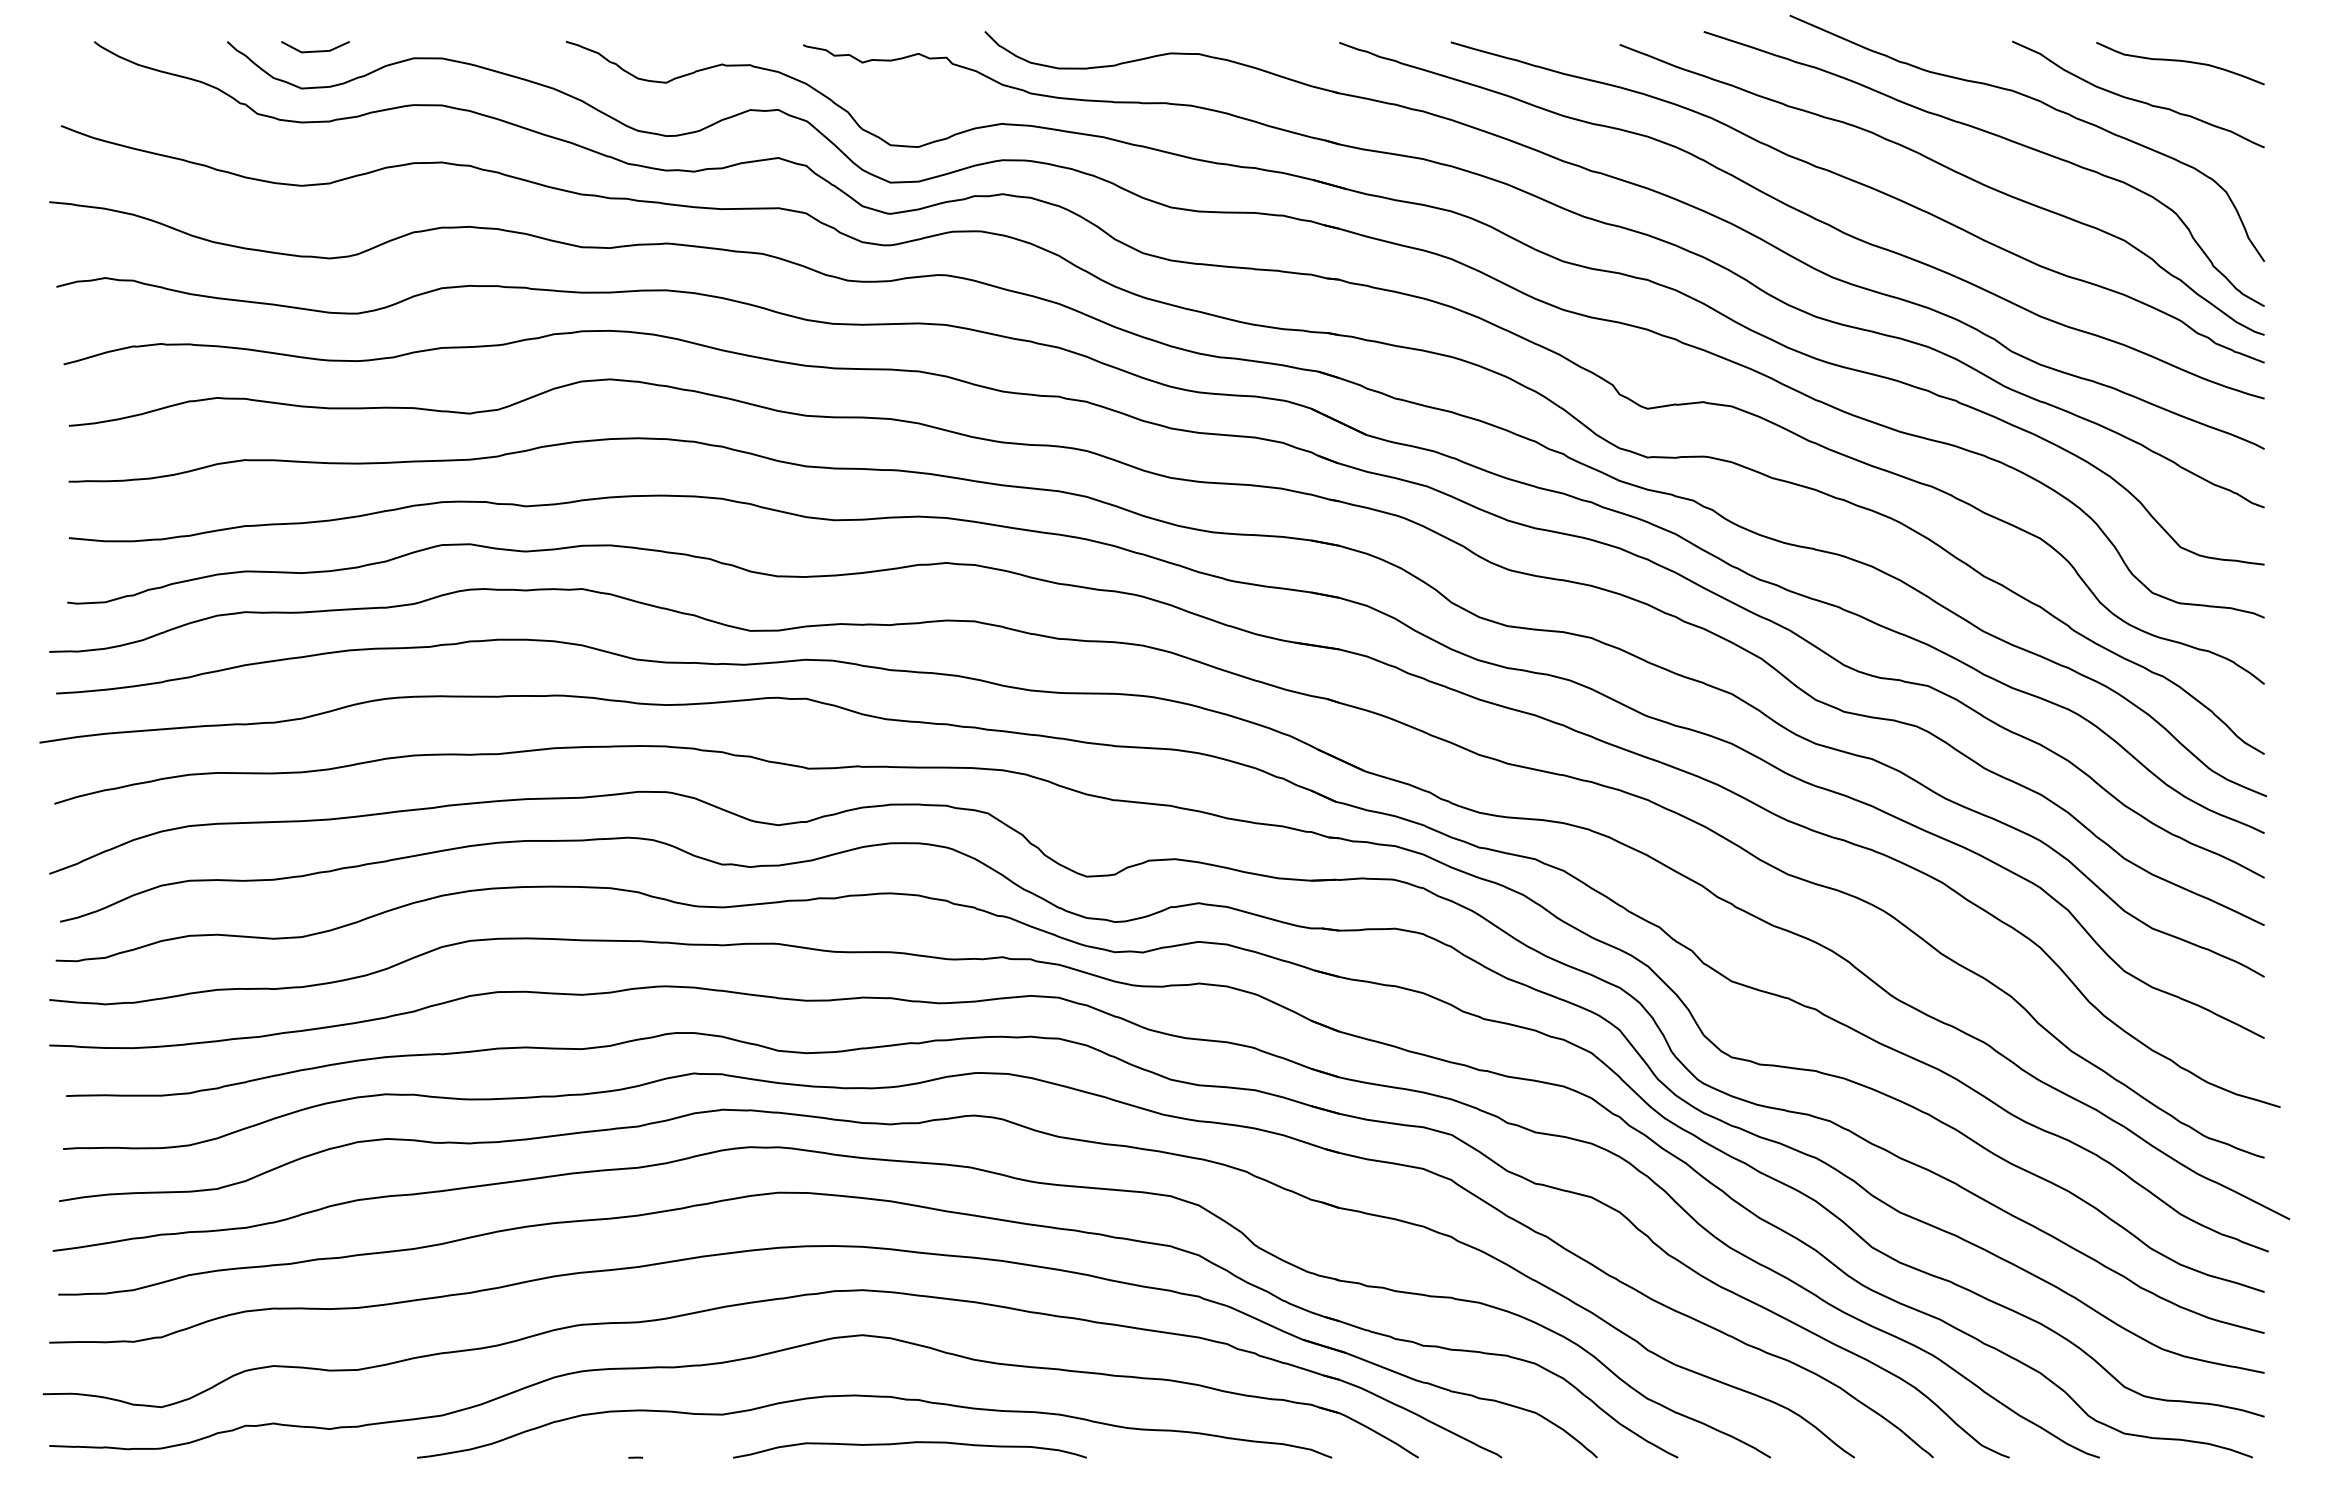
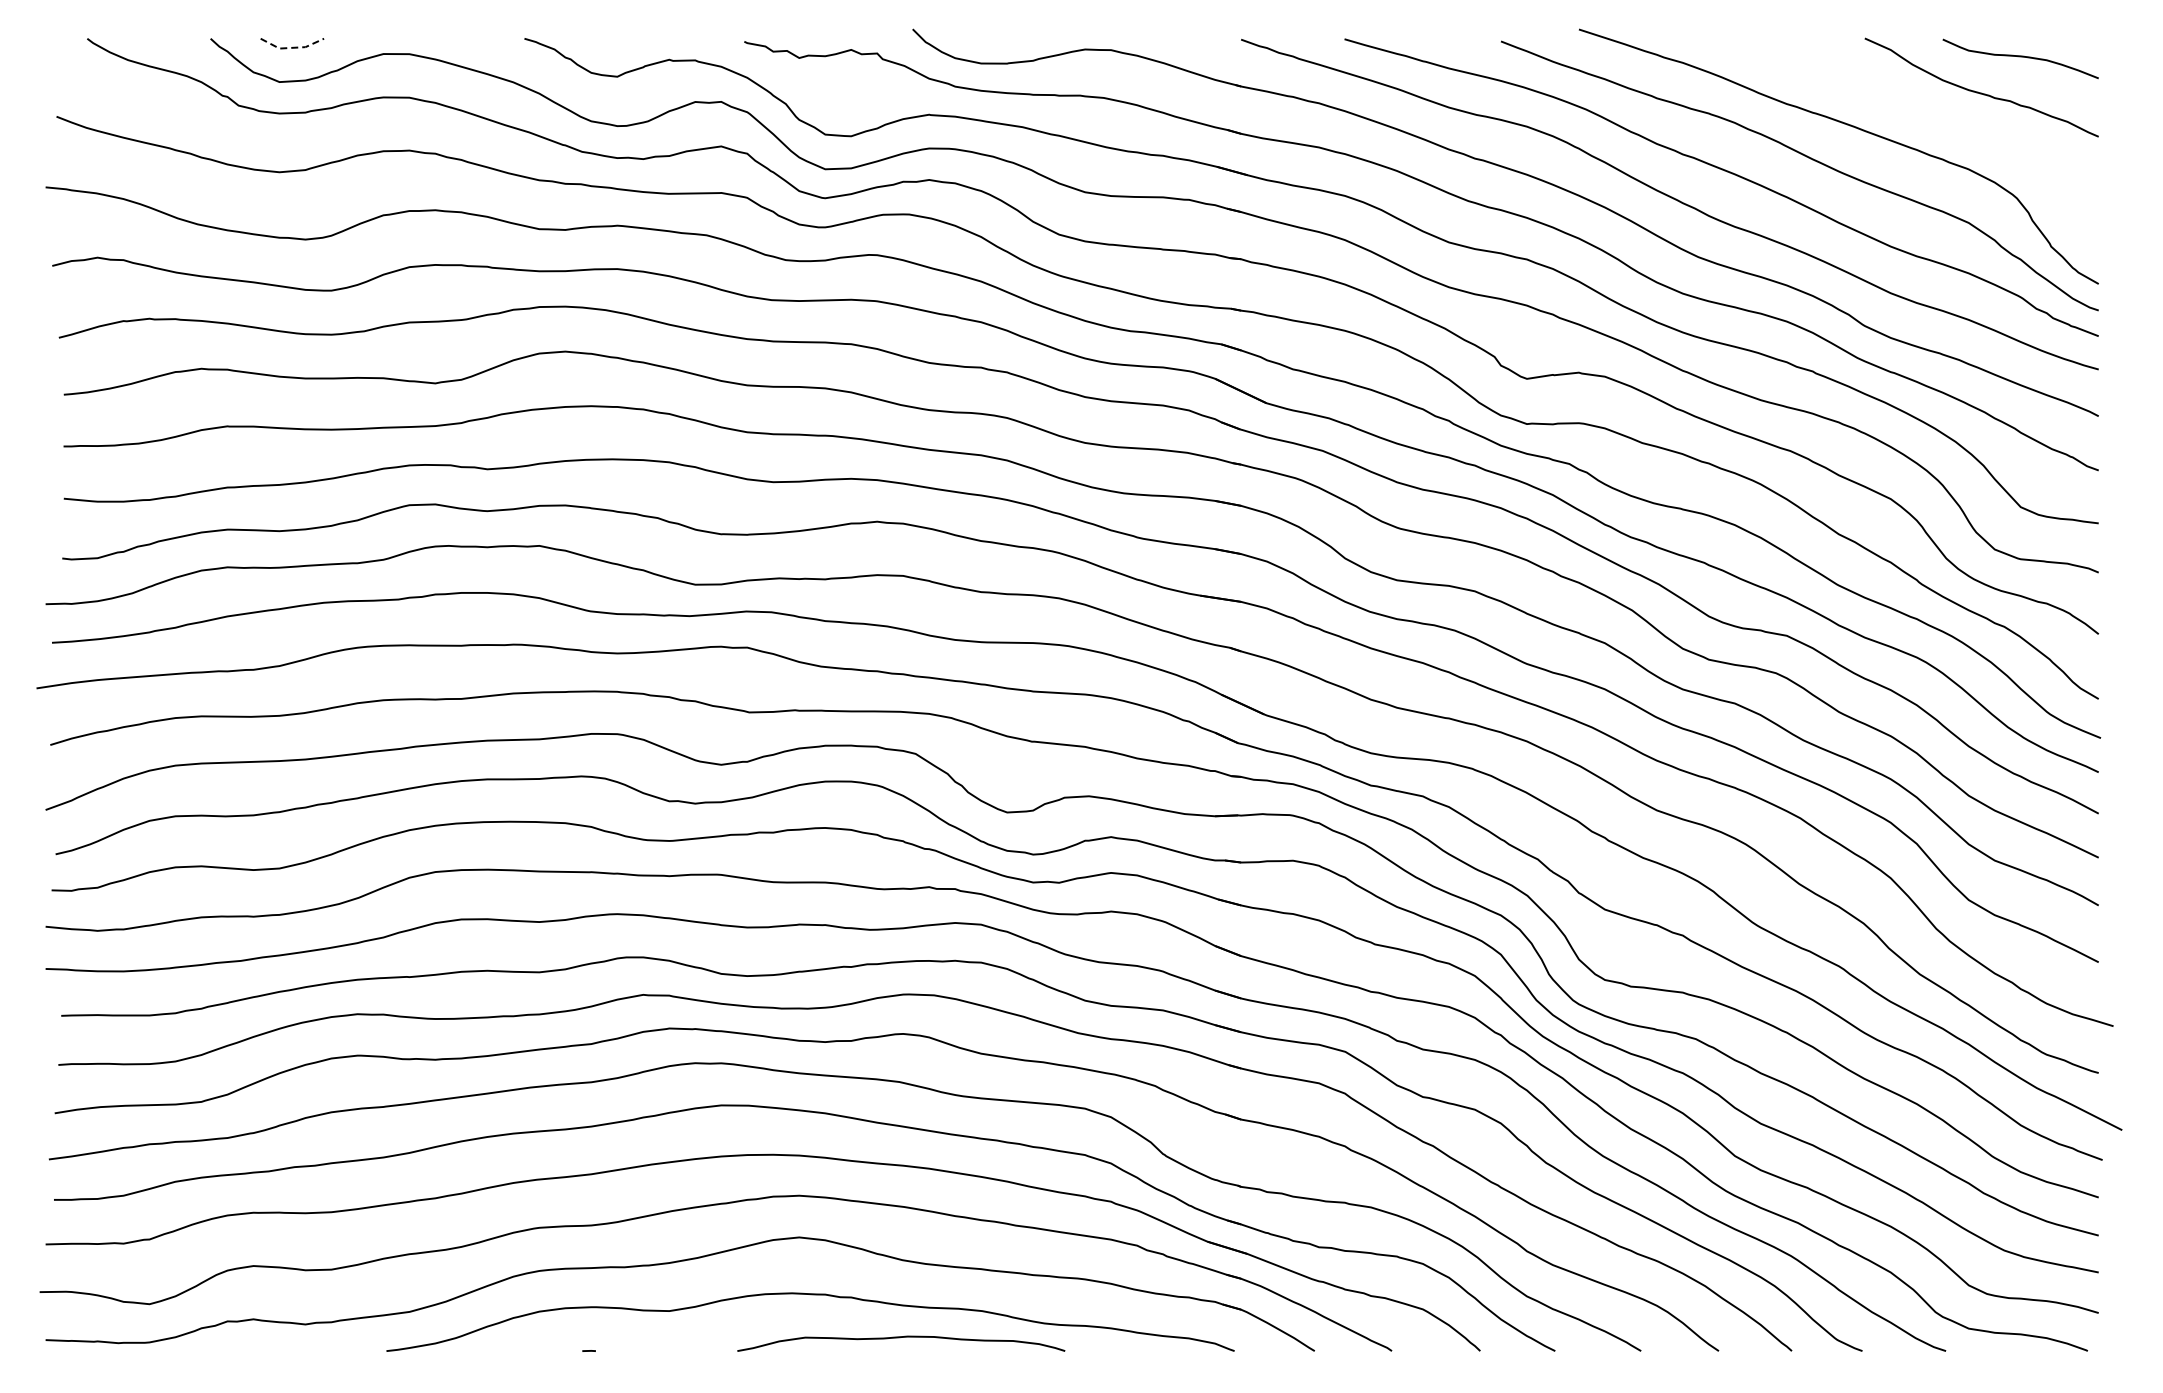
line: (315, 51) -> (292, 47), solid -> dashed
curve: (2043, 104) -> (1893, 96), removed
curve: (909, 1444) -> (900, 1338), moved

